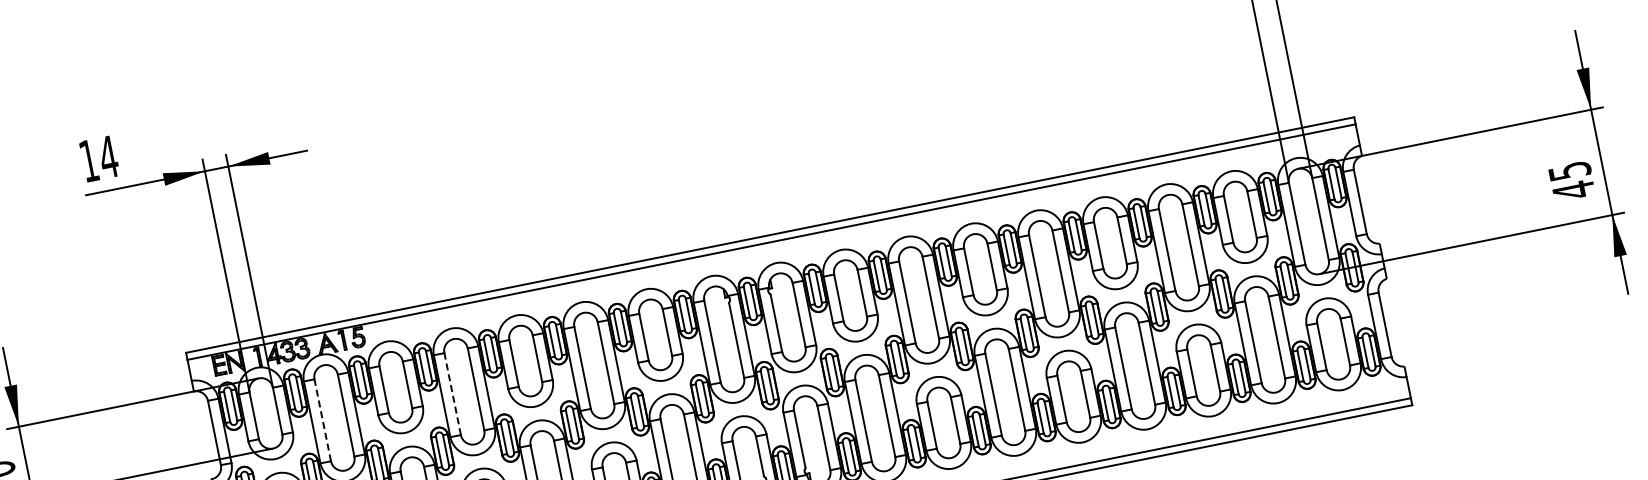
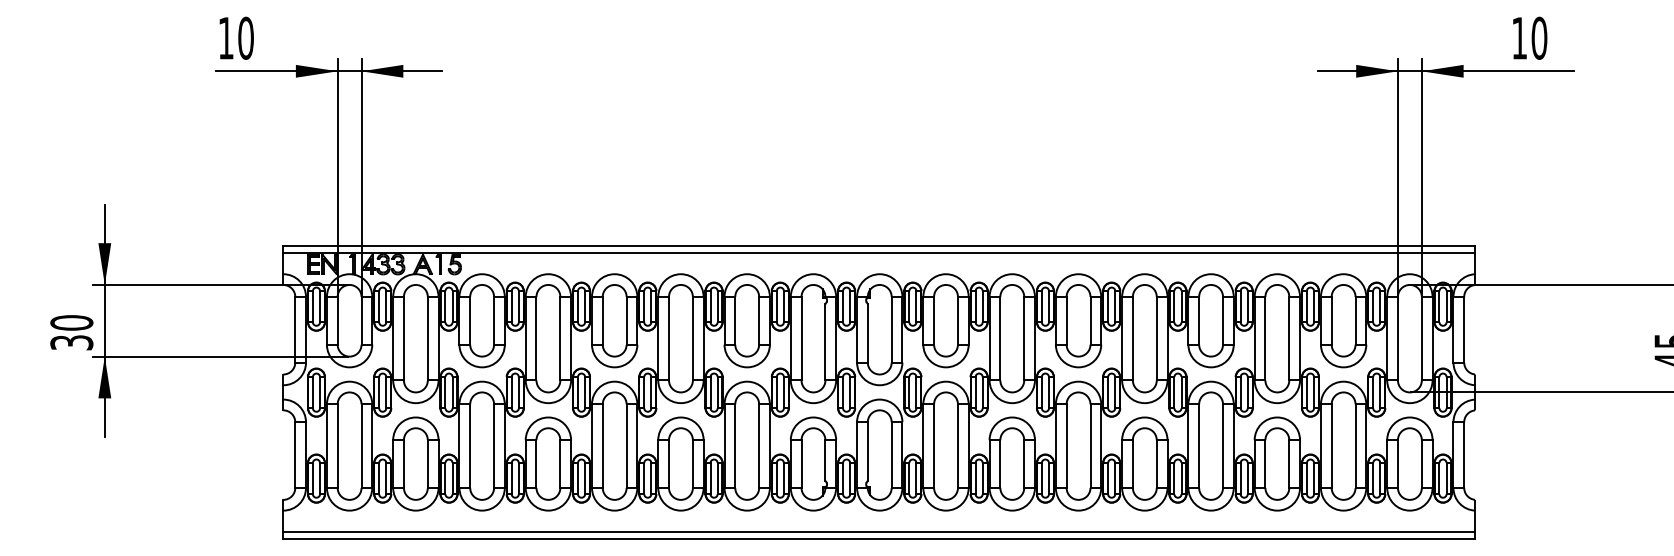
text: (107, 156) -> (245, 37), 14 -> 10
line: (452, 393) -> (536, 338), dashed -> solid
line: (322, 420) -> (403, 338), dashed -> solid

